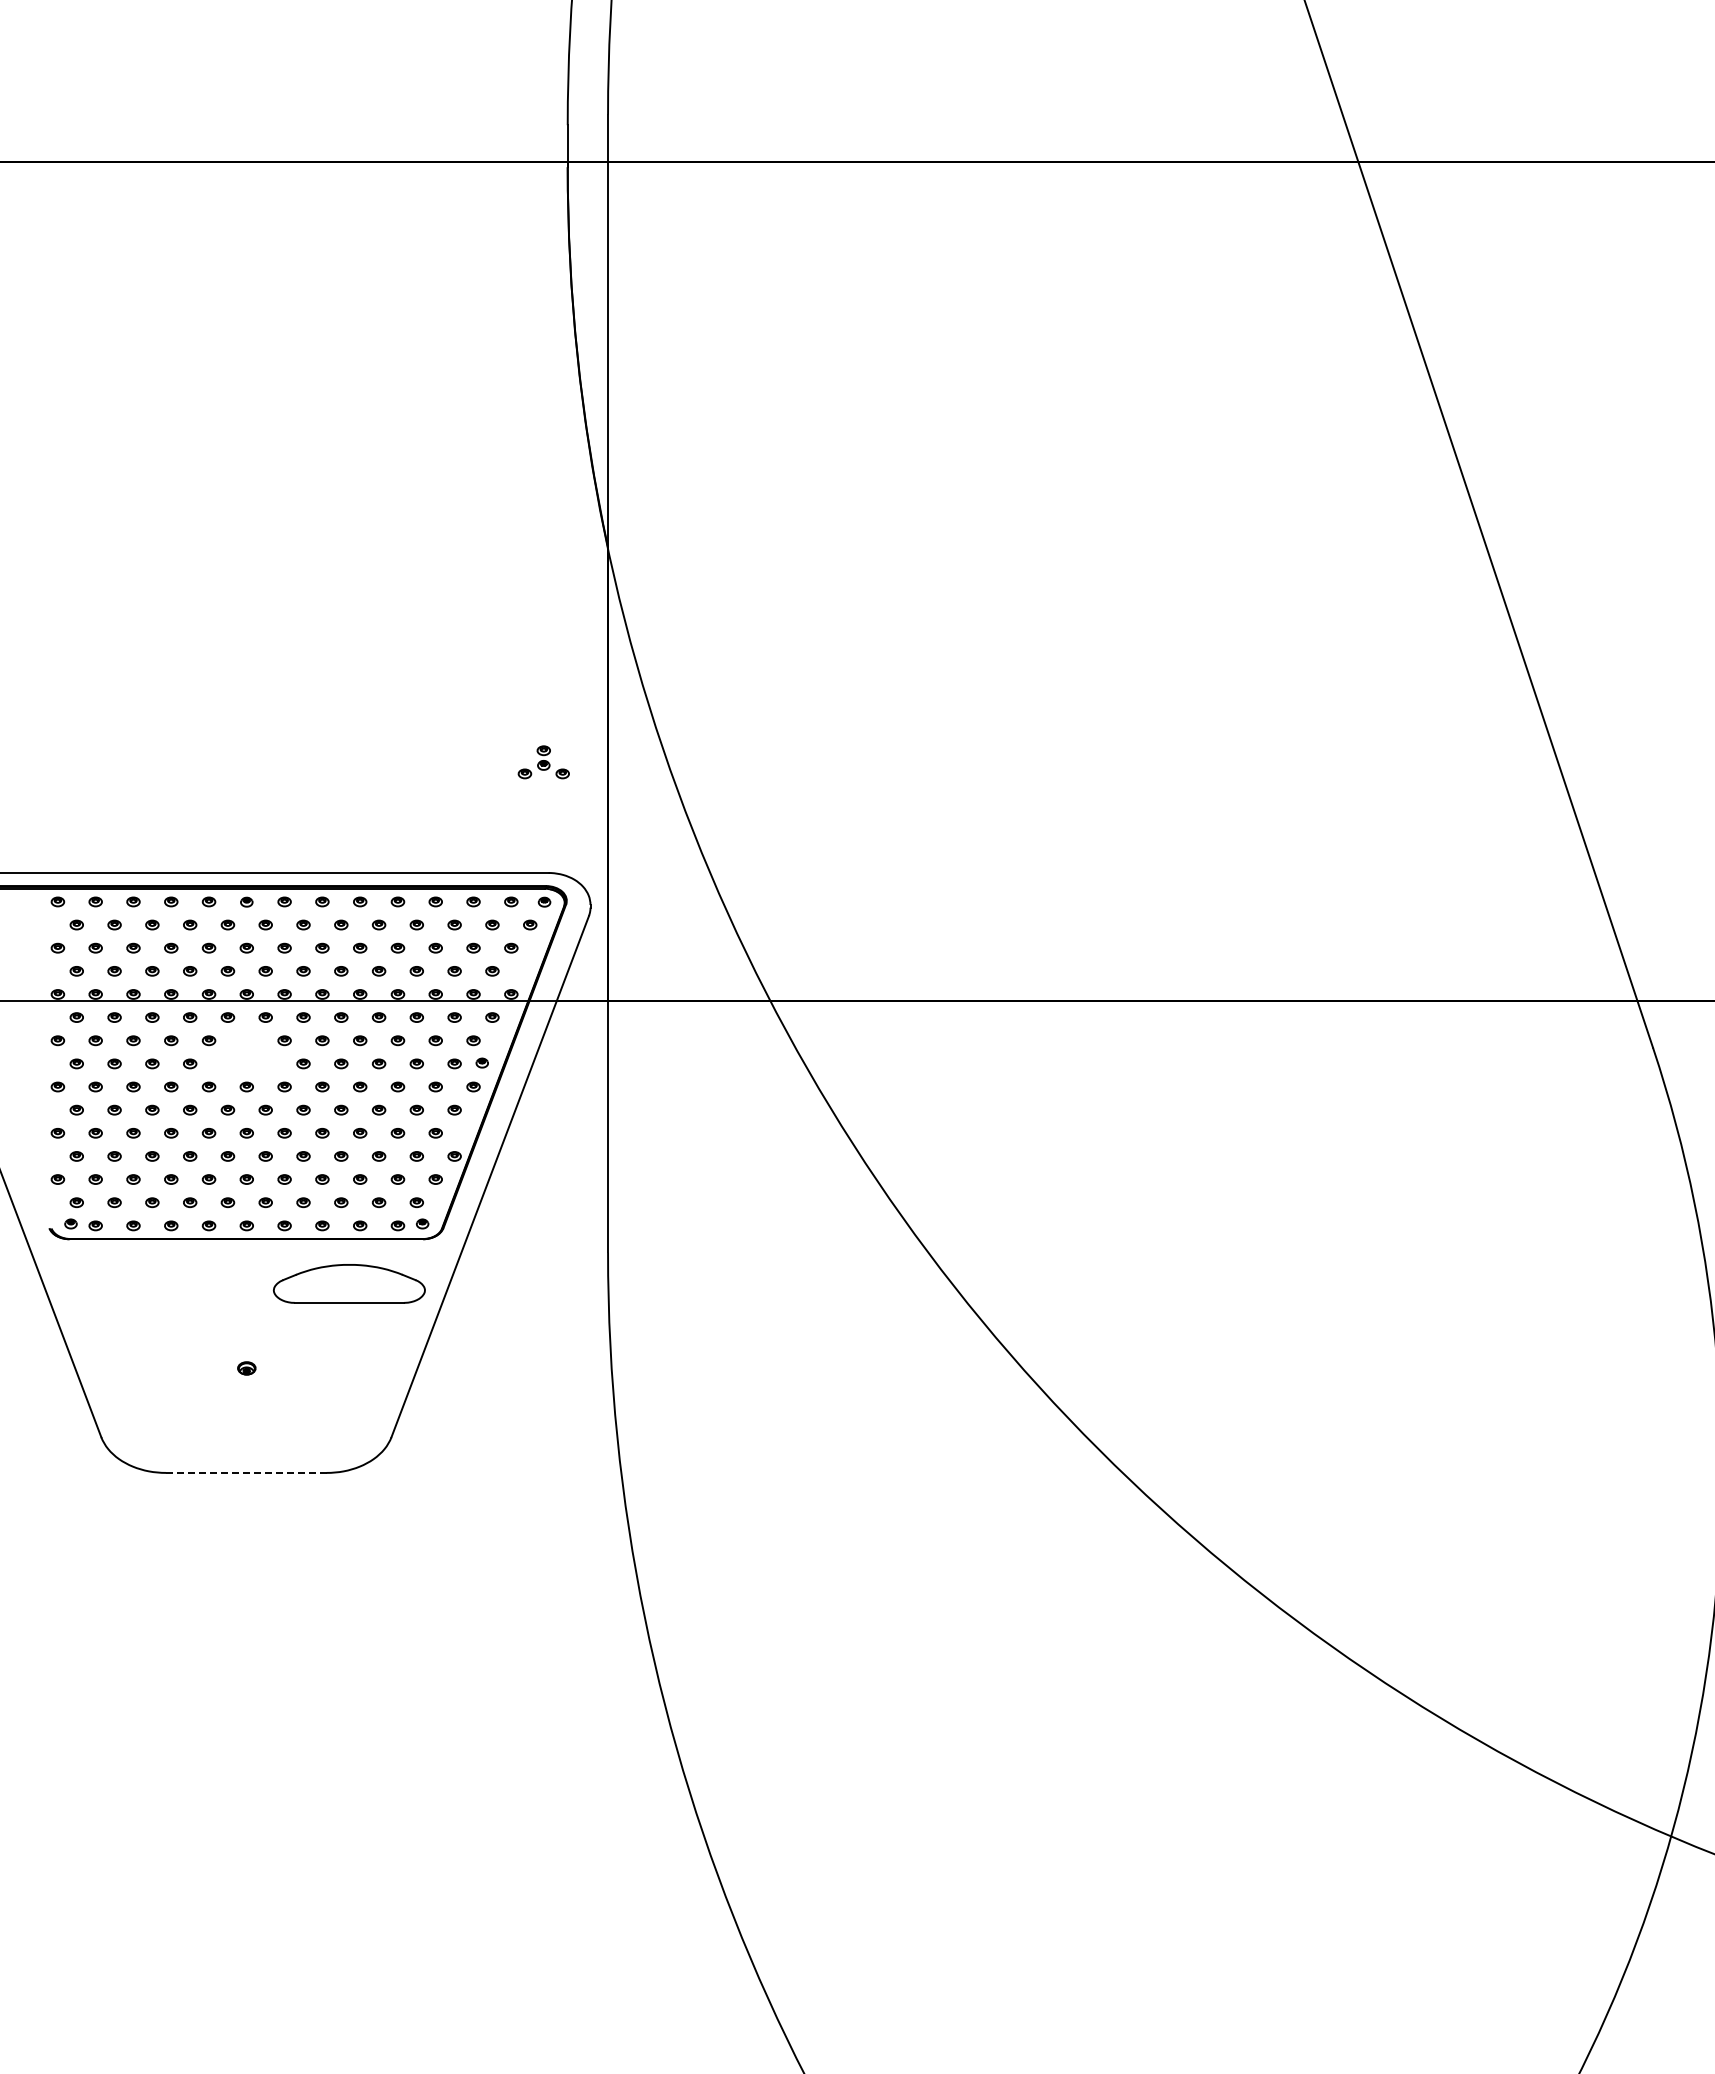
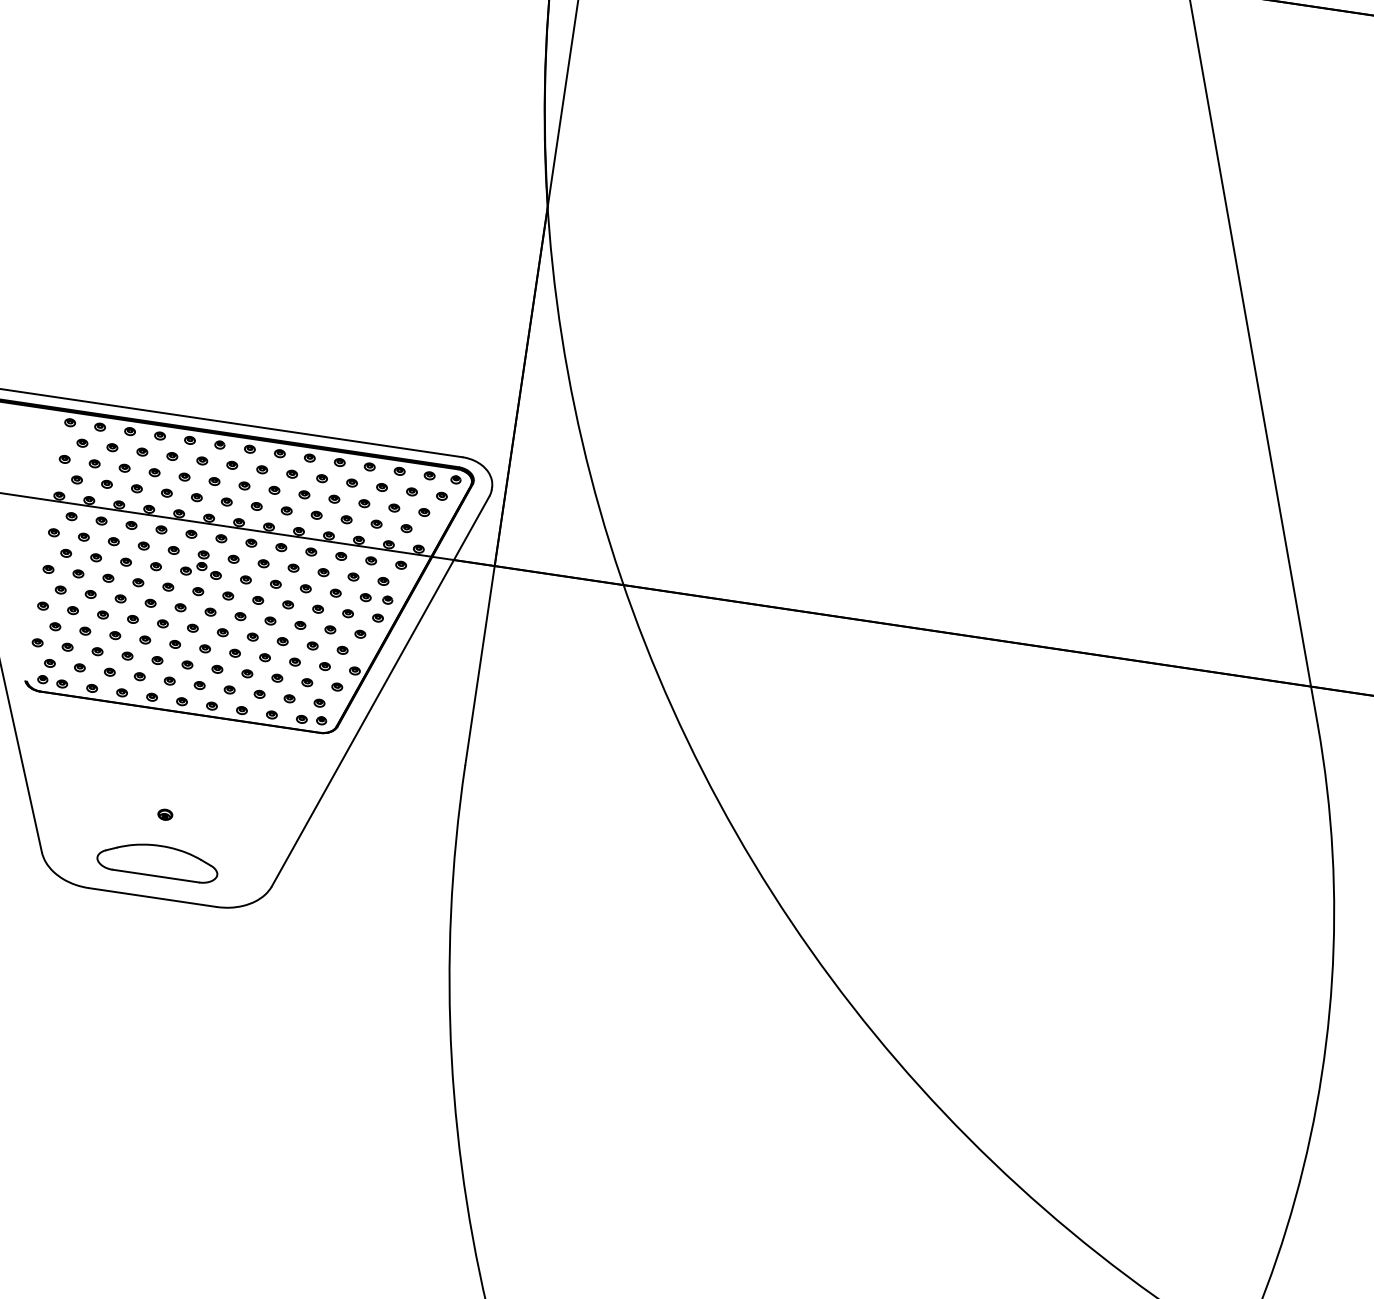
part: (543, 762) -> (202, 564), moved
part: (348, 1283) -> (157, 860), moved
line: (246, 1472) -> (152, 897), dashed -> solid

